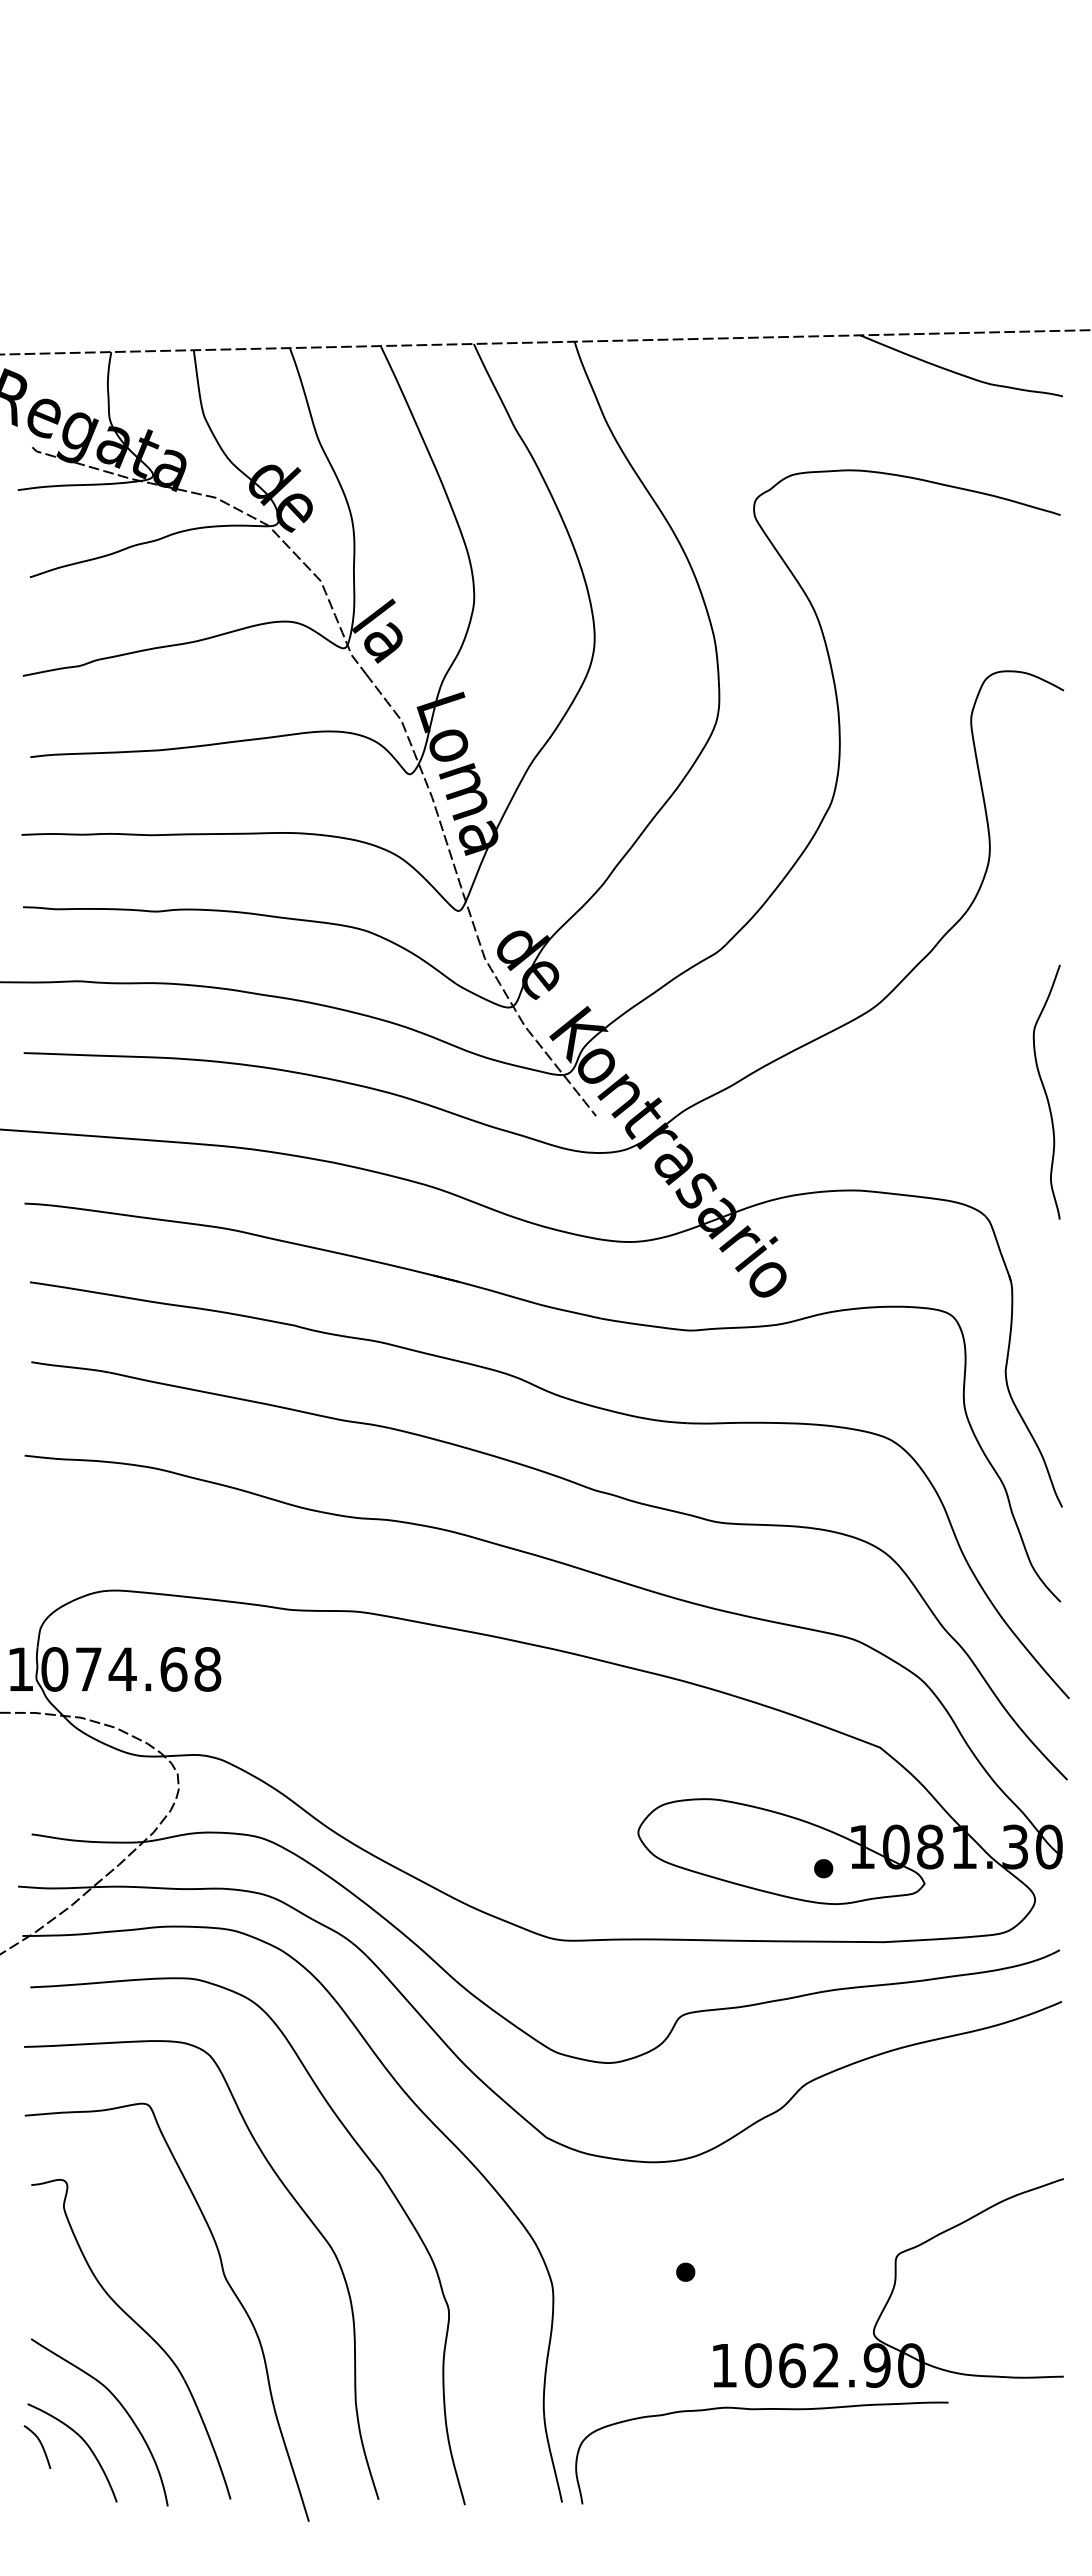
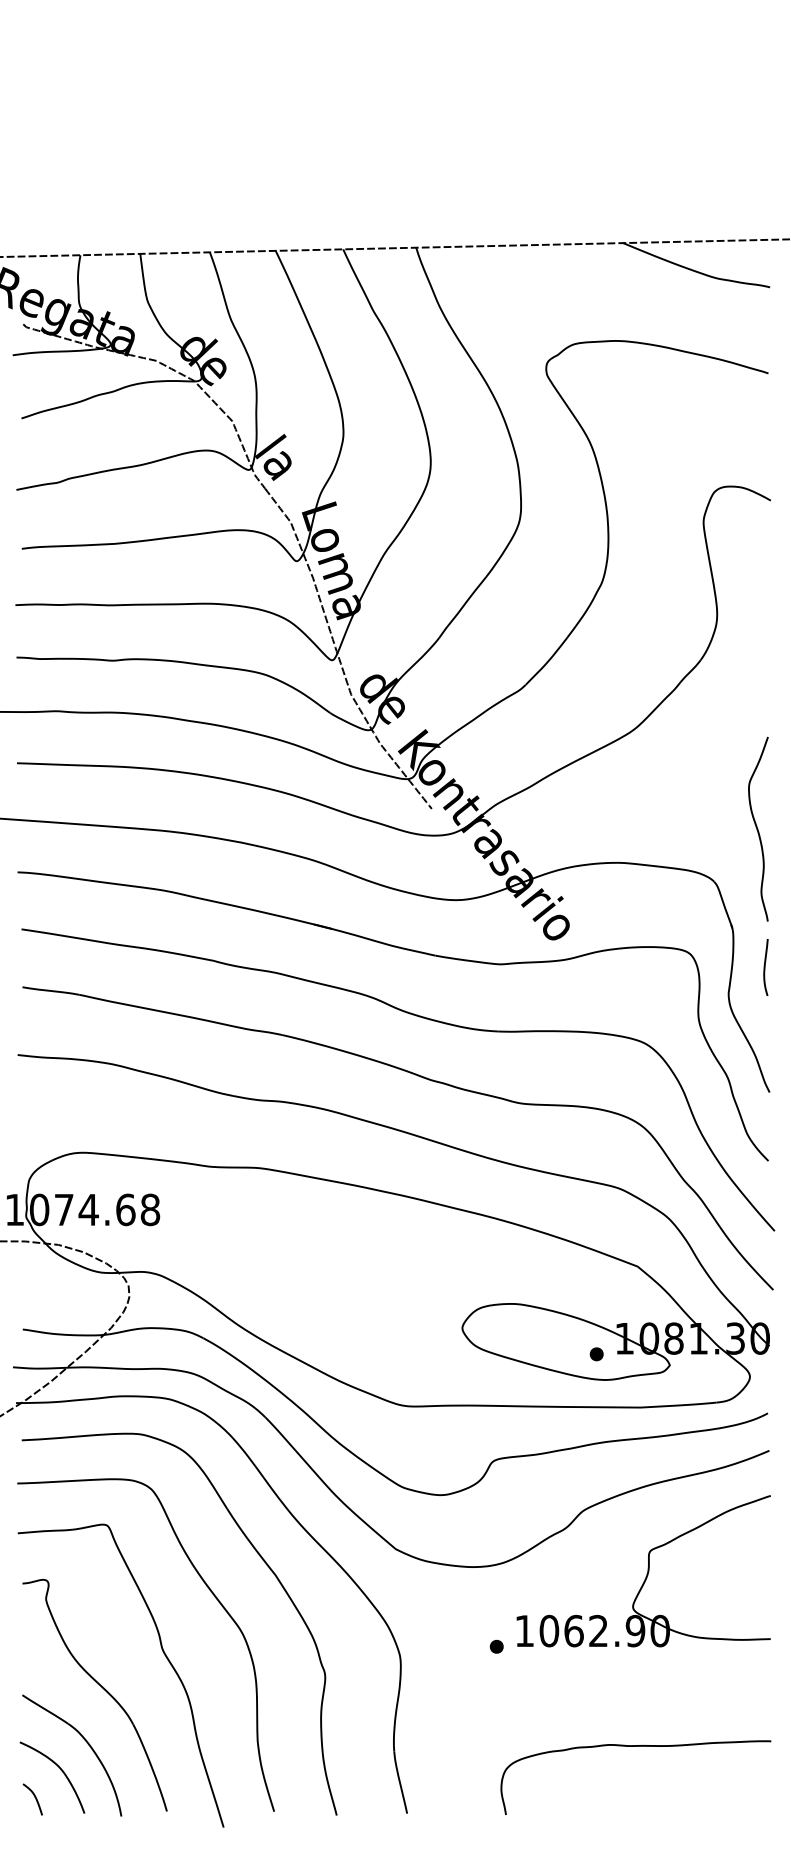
curve: (1046, 1091) -> (758, 828), moved
curve: (1056, 1334) -> (765, 967), added
part: (888, 2283) -> (643, 1571), moved
curve: (758, 2410) -> (633, 1746), moved
curve: (40, 2444) -> (34, 1797), moved

